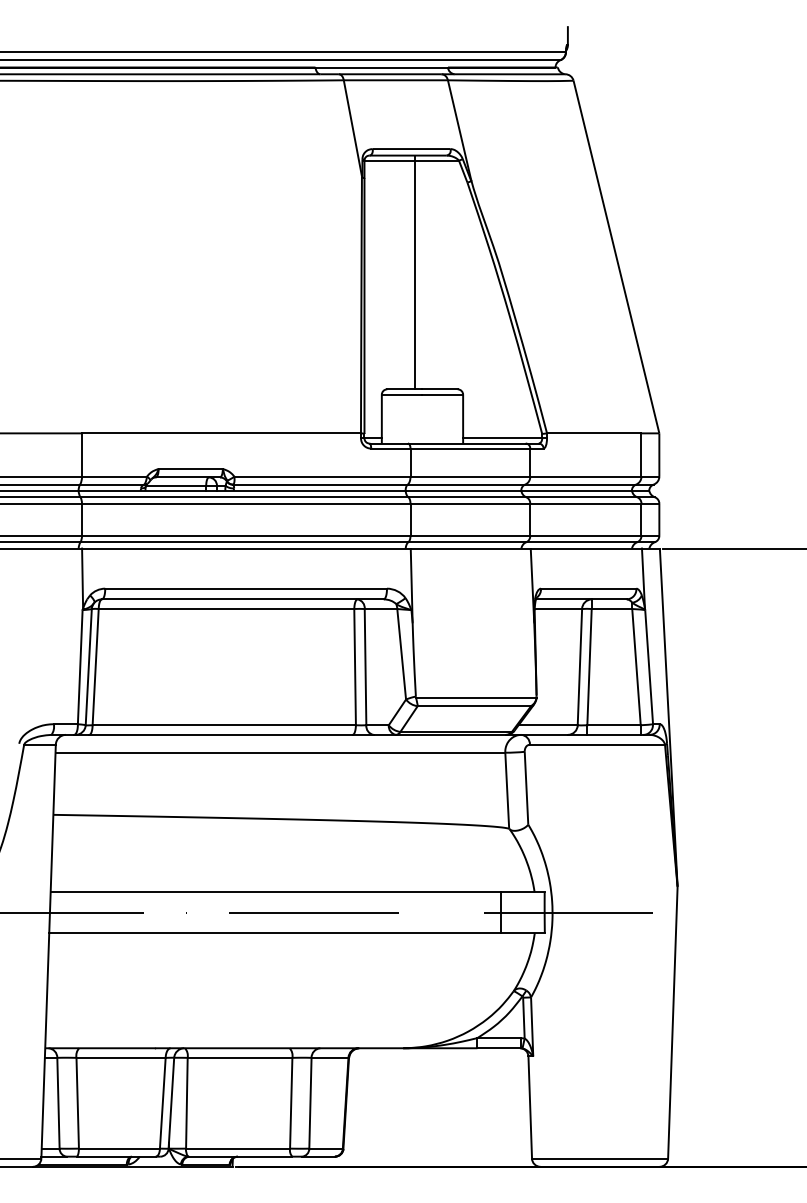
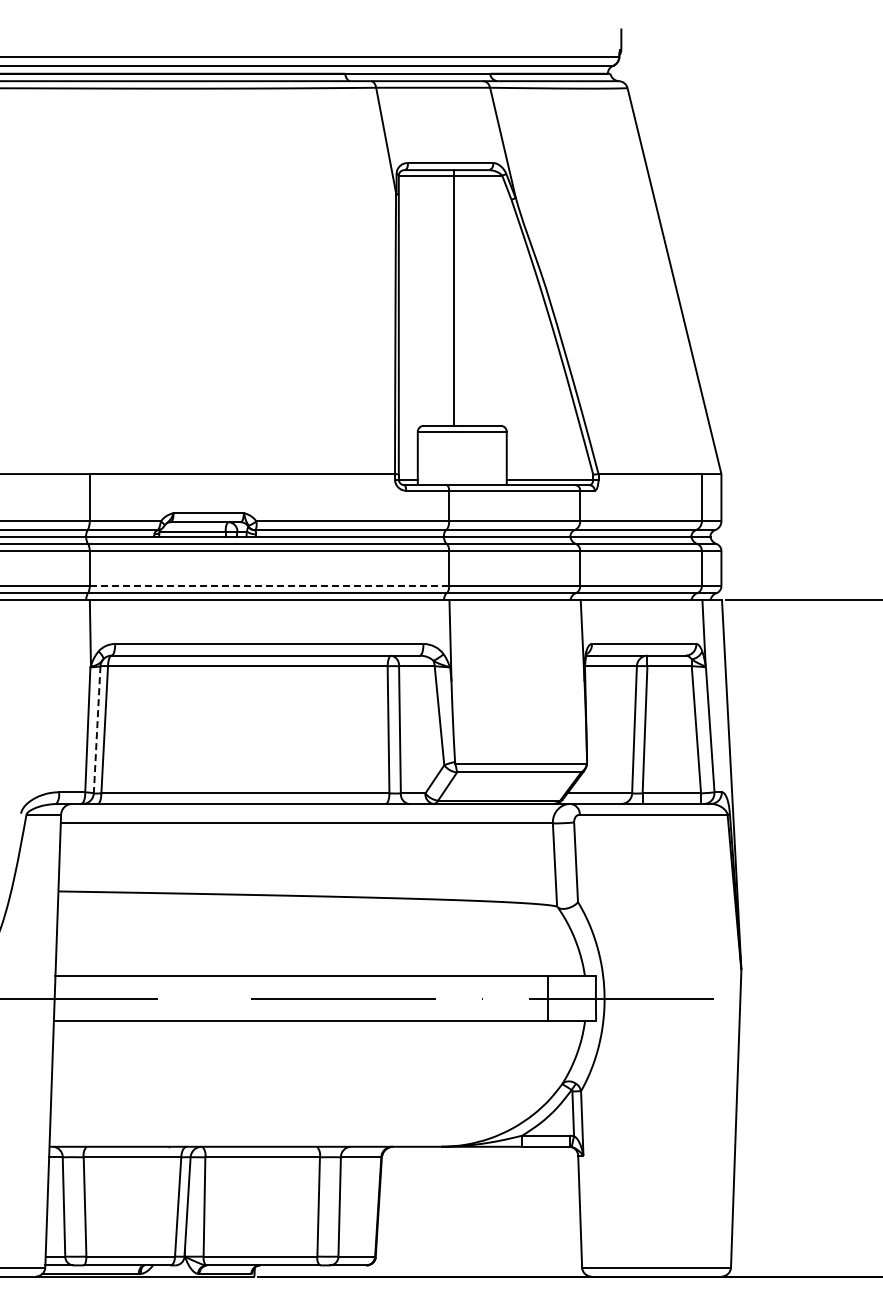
line: (246, 536) -> (269, 586), solid -> dashed
line: (89, 666) -> (97, 729), solid -> dashed

